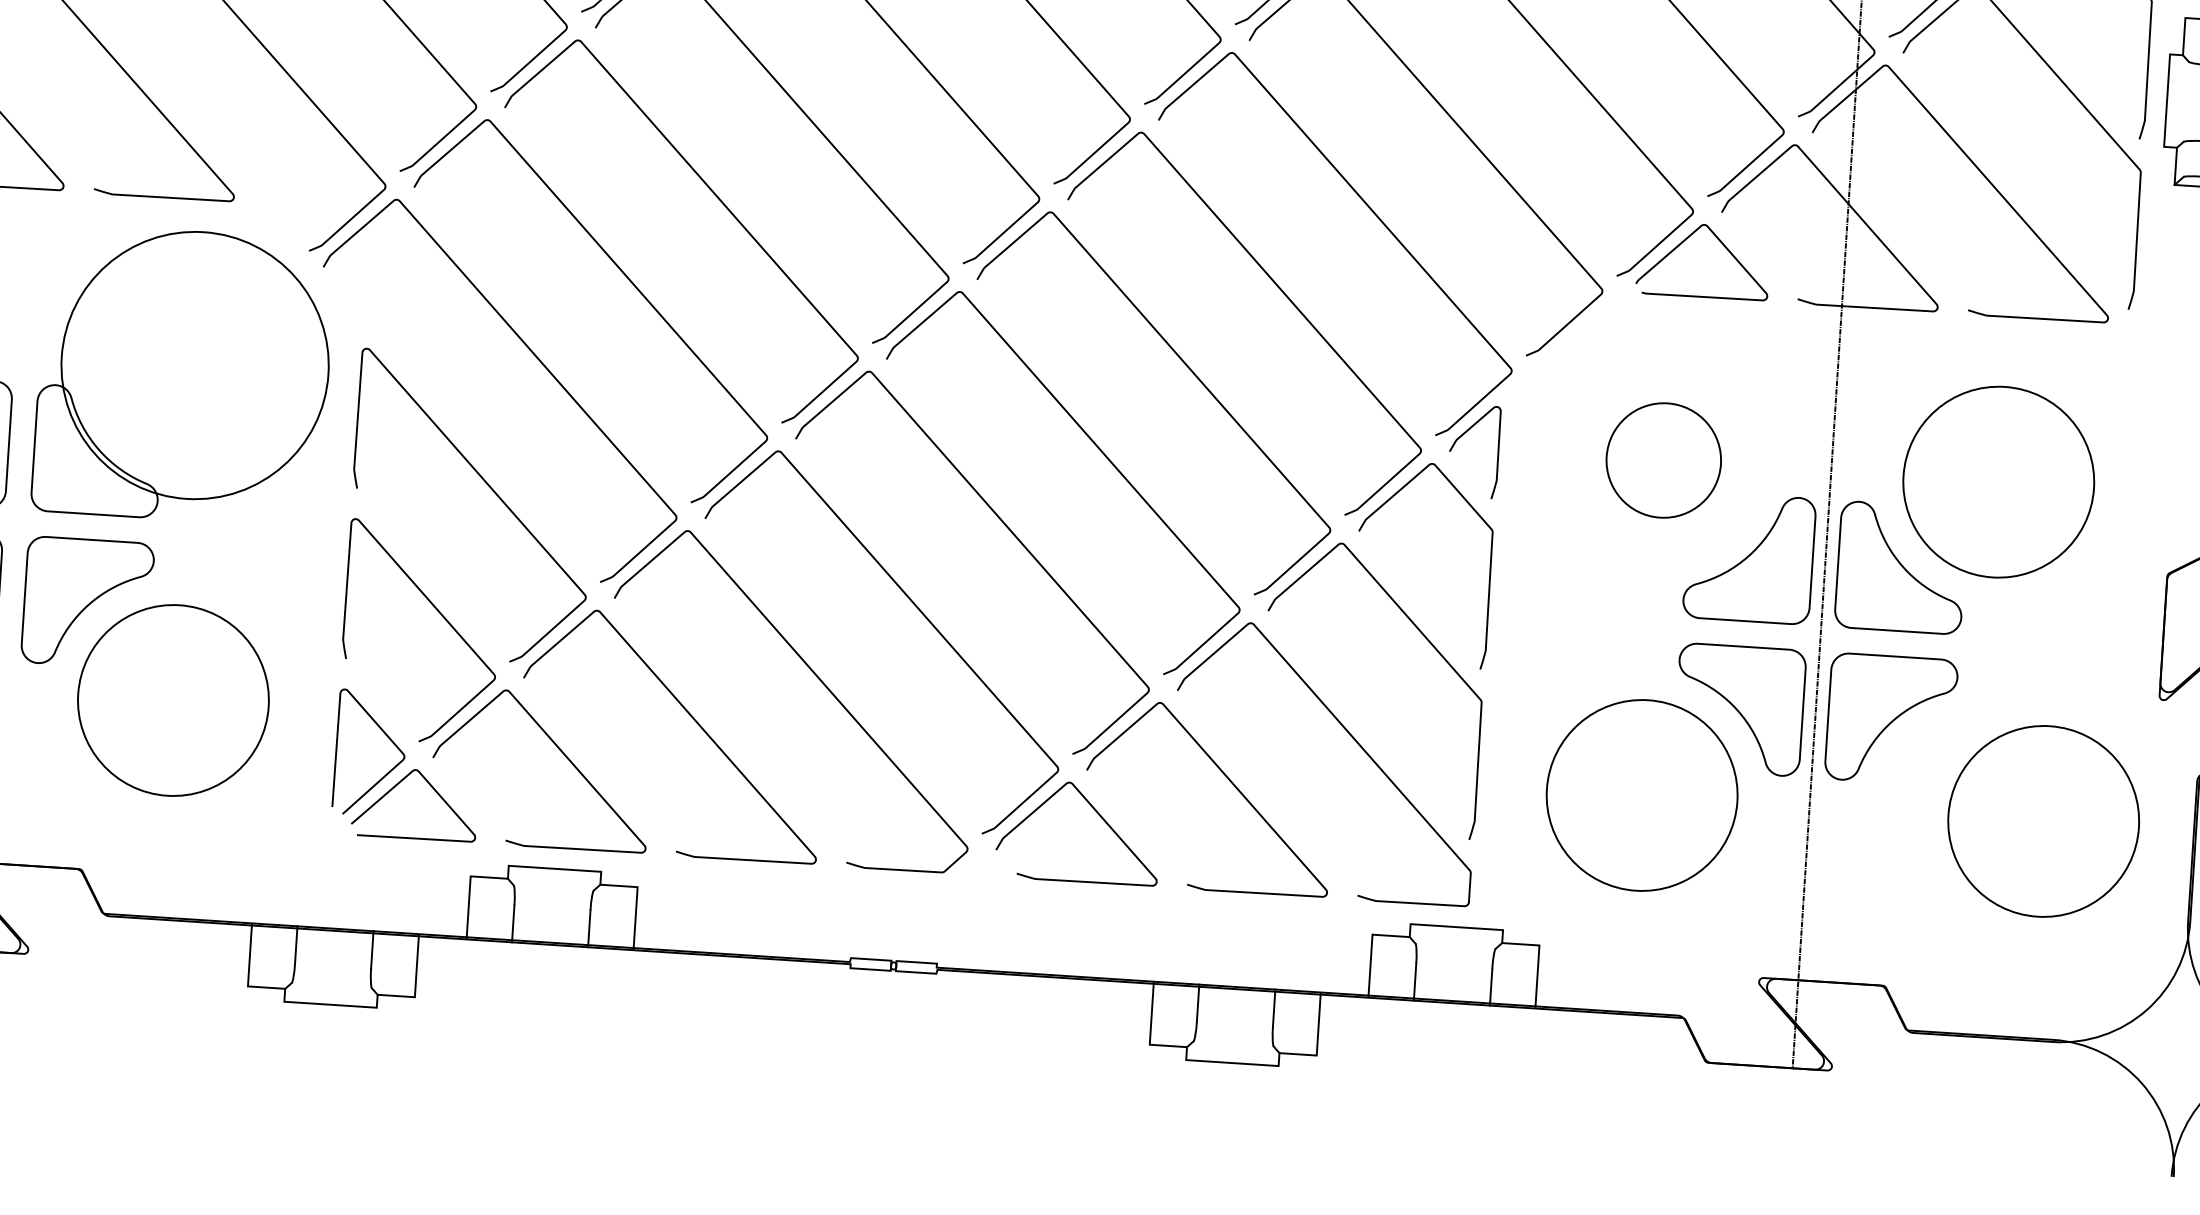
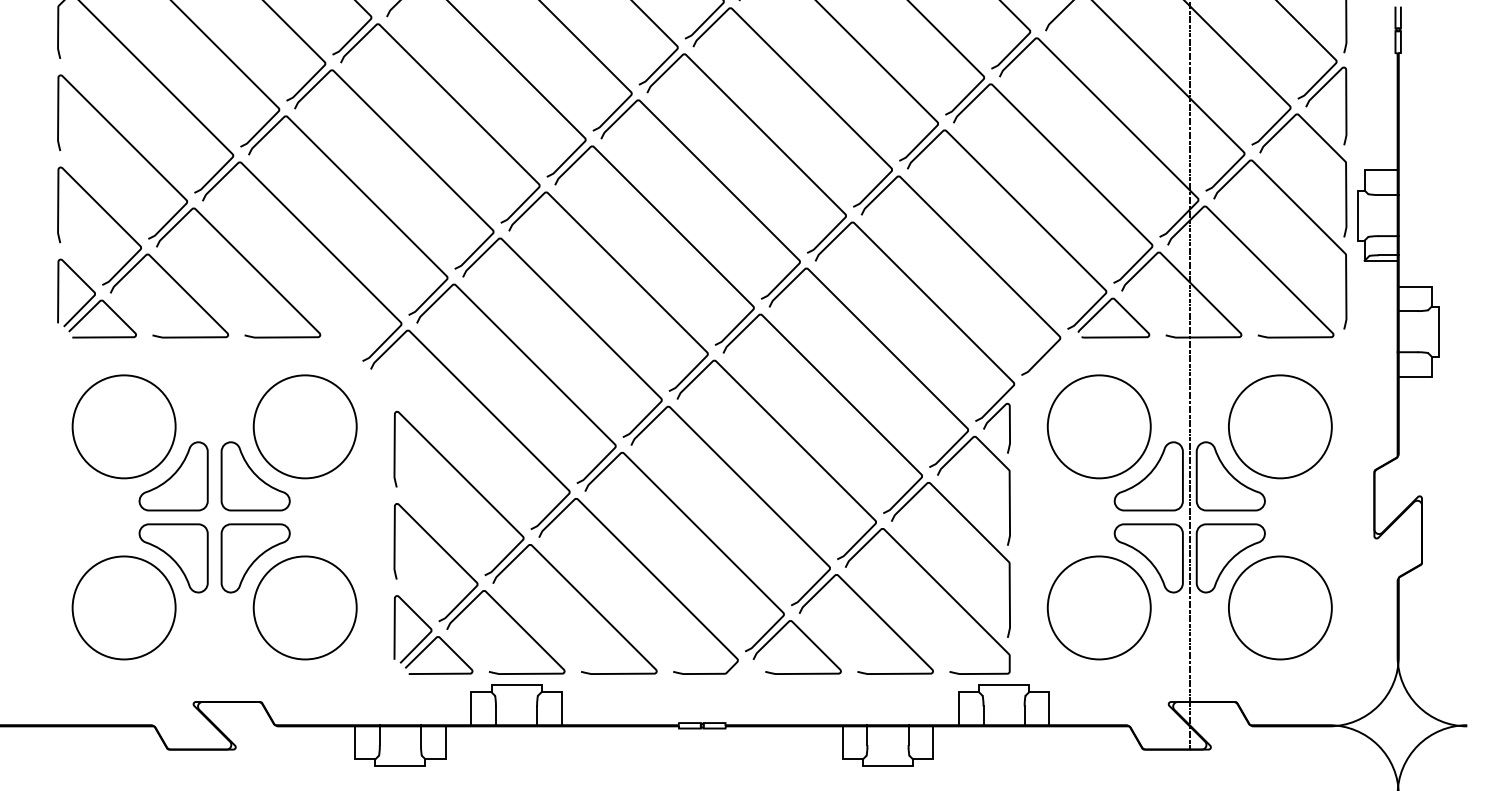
circle: (193, 364) -> (304, 426), size x0.71
circle: (1662, 459) -> (1098, 426), size x1.67
circle: (2043, 820) -> (1280, 607), moved

